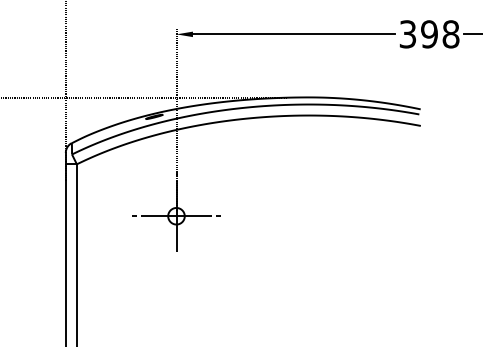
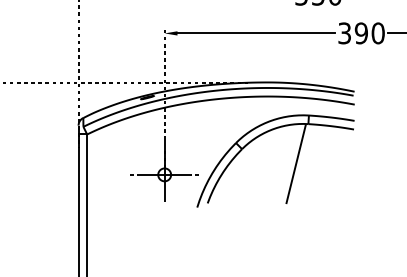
text: (450, 34) -> (377, 33), 398 -> 390
part: (343, 204) -> (294, 165), added

